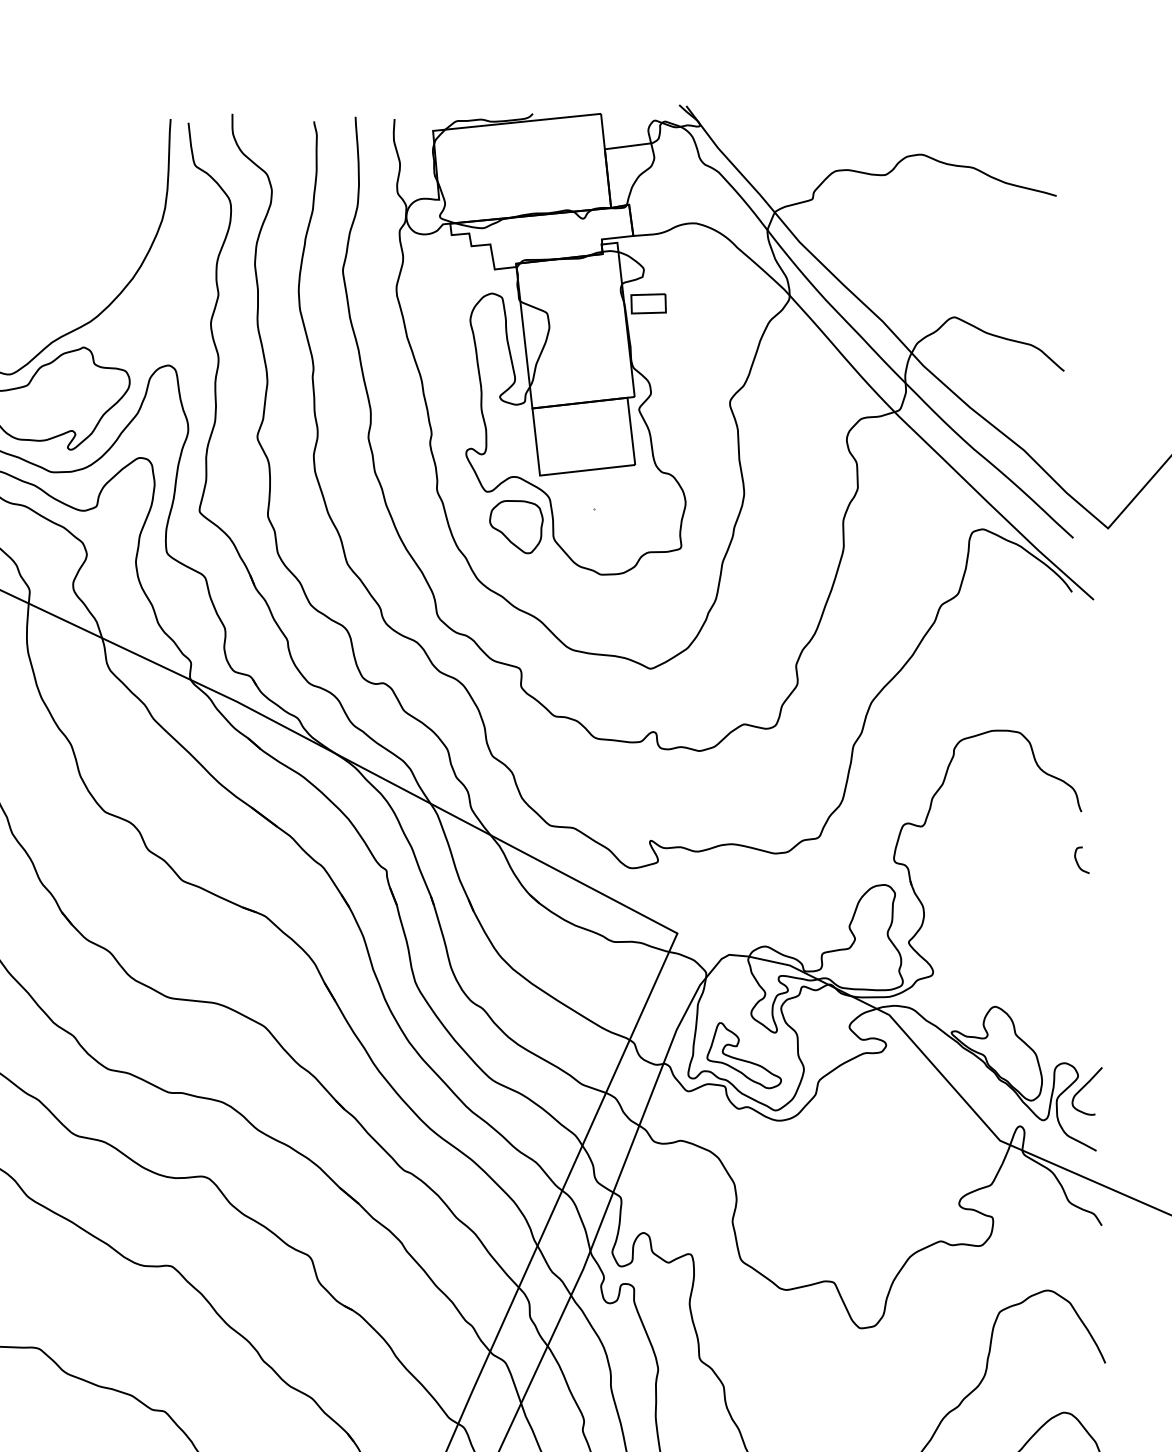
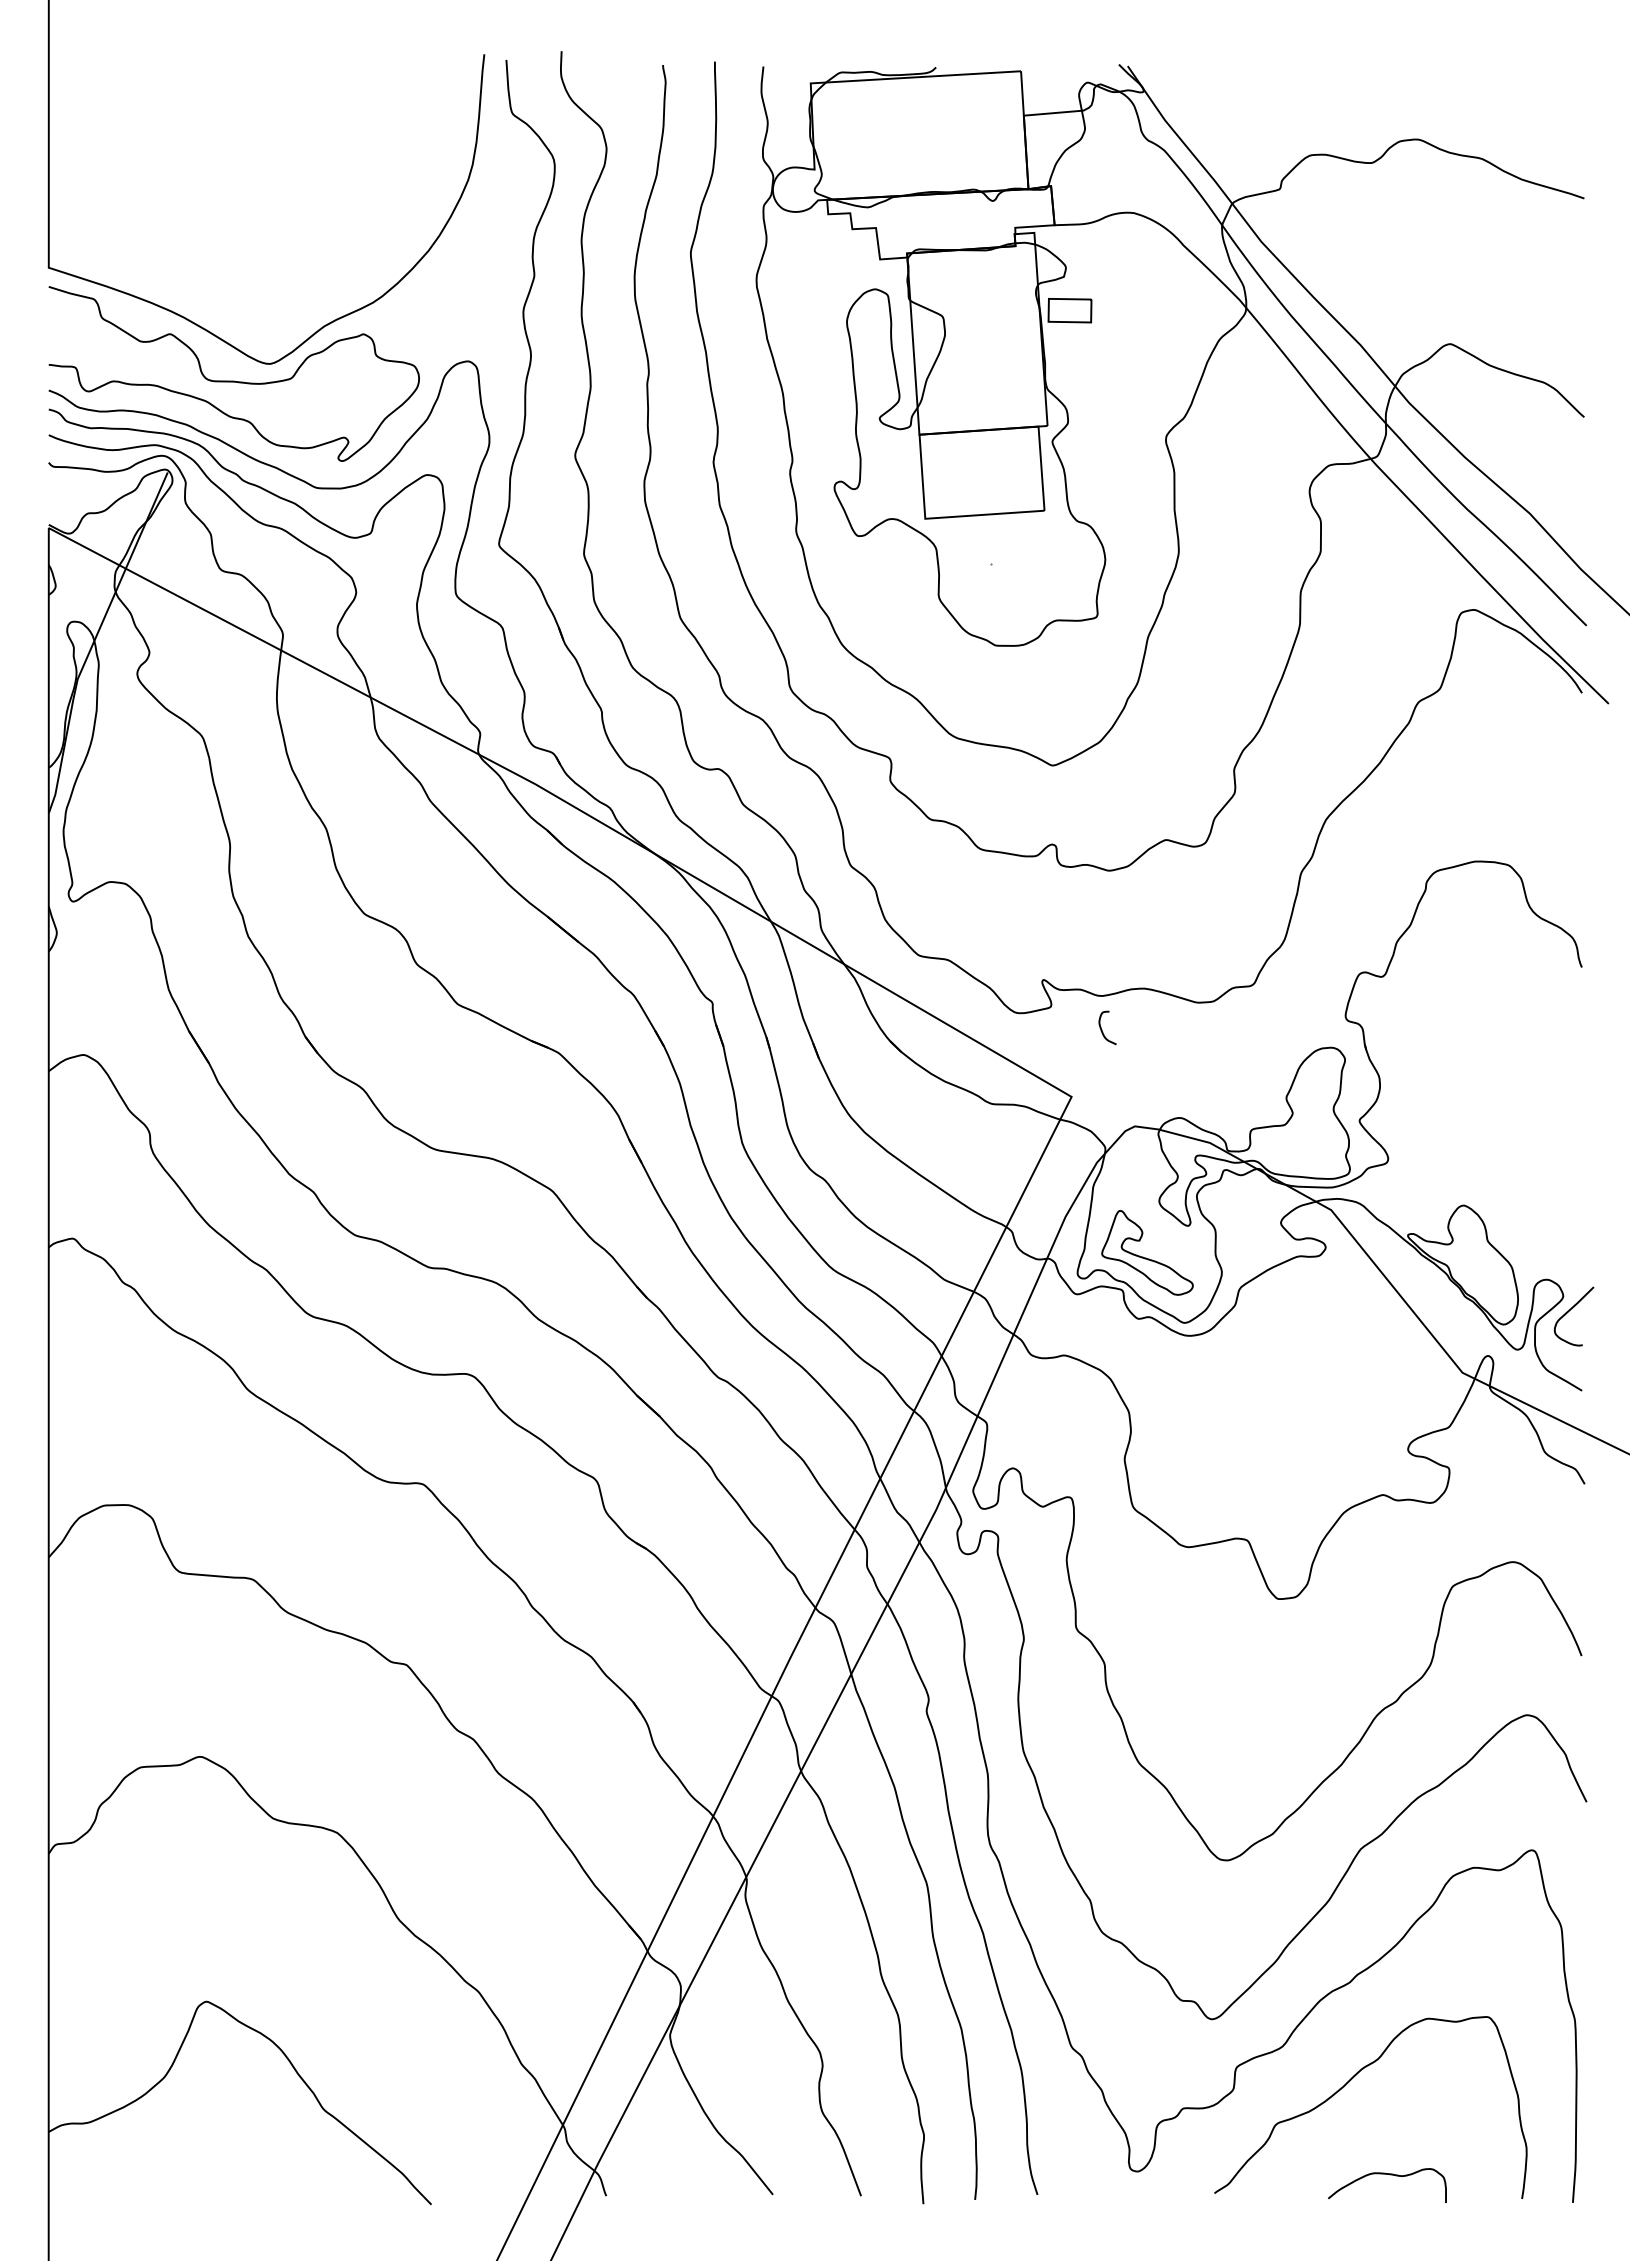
part: (516, 526) -> (893, 581), removed
curve: (1077, 861) -> (1102, 1029), moved

